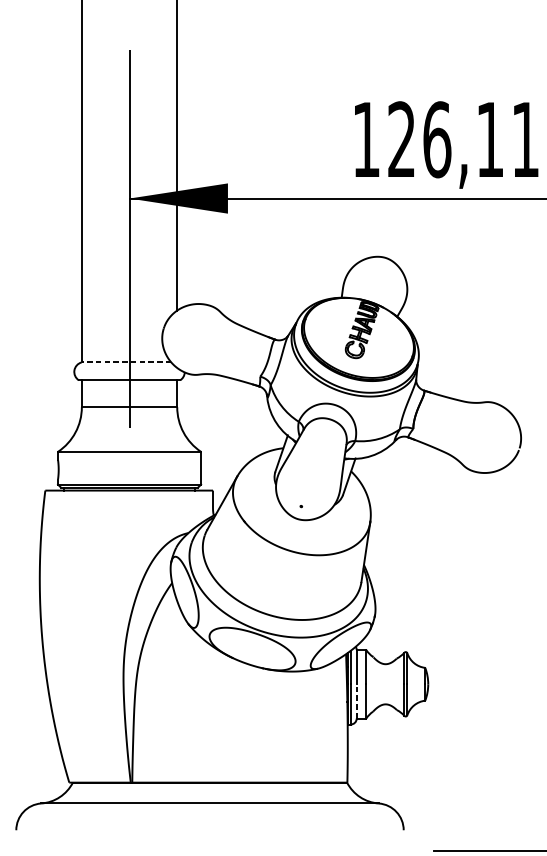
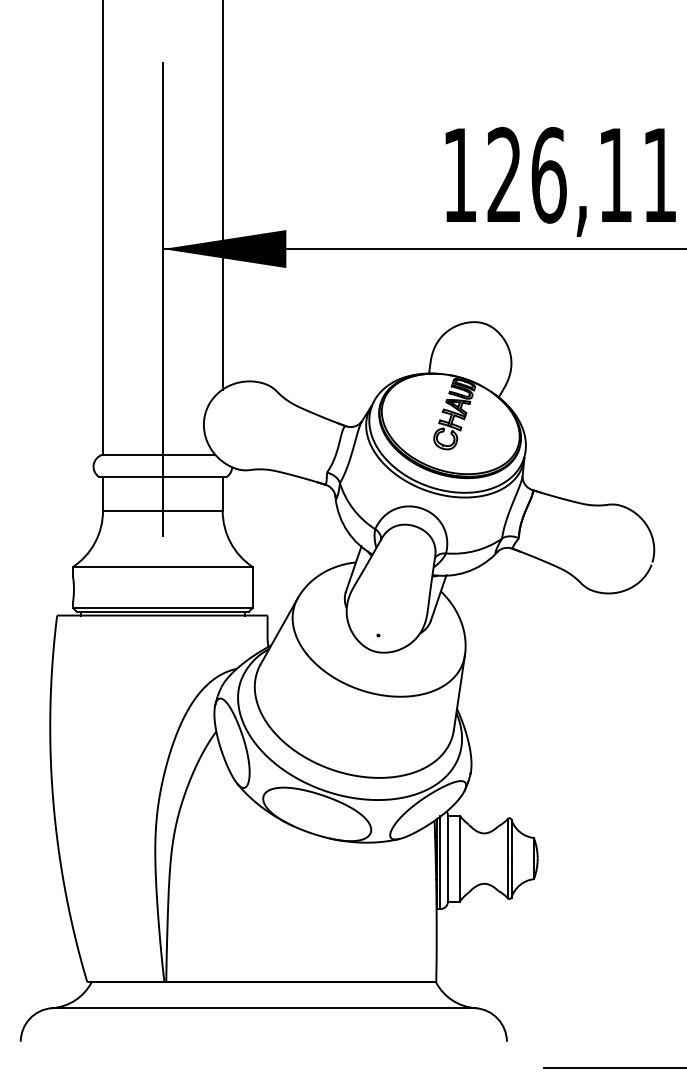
line: (126, 362) -> (158, 454), dashed -> solid
line: (356, 701) -> (447, 880), dashed -> solid

